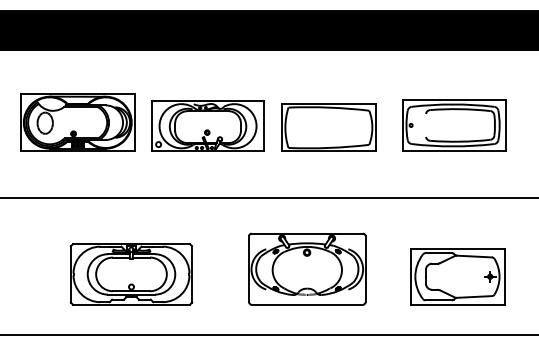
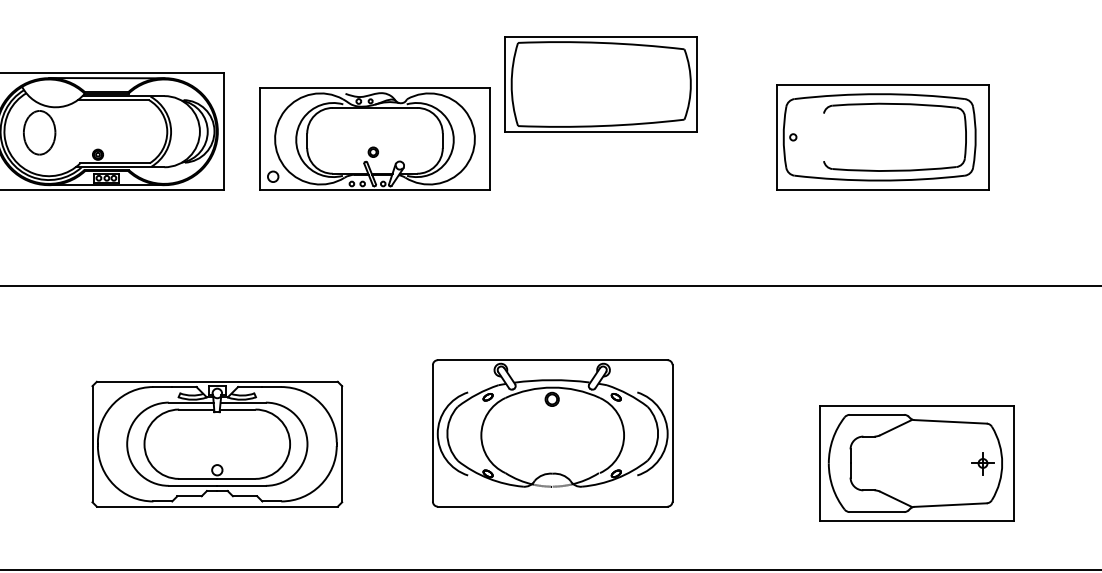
part: (328, 127) -> (600, 83), moved
part: (307, 268) -> (553, 432), moved
part: (457, 276) -> (915, 462), moved

